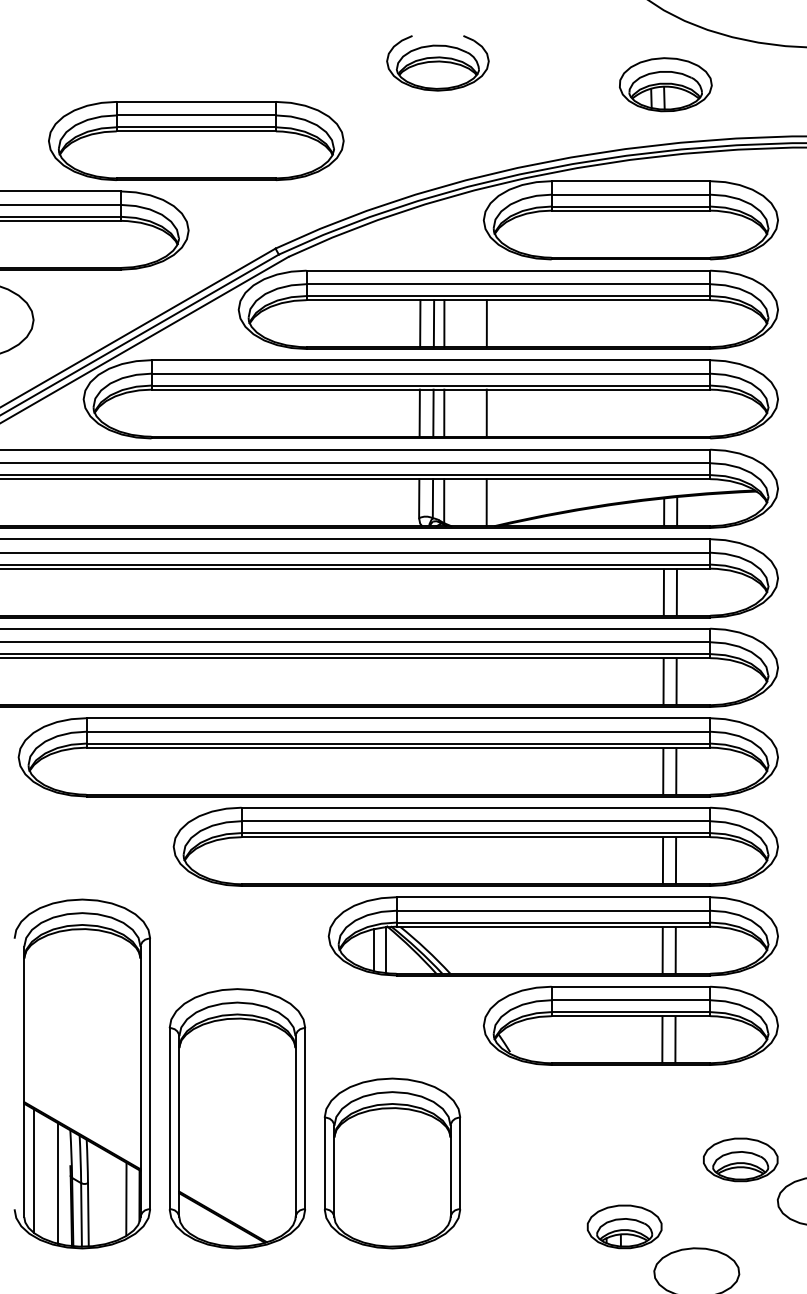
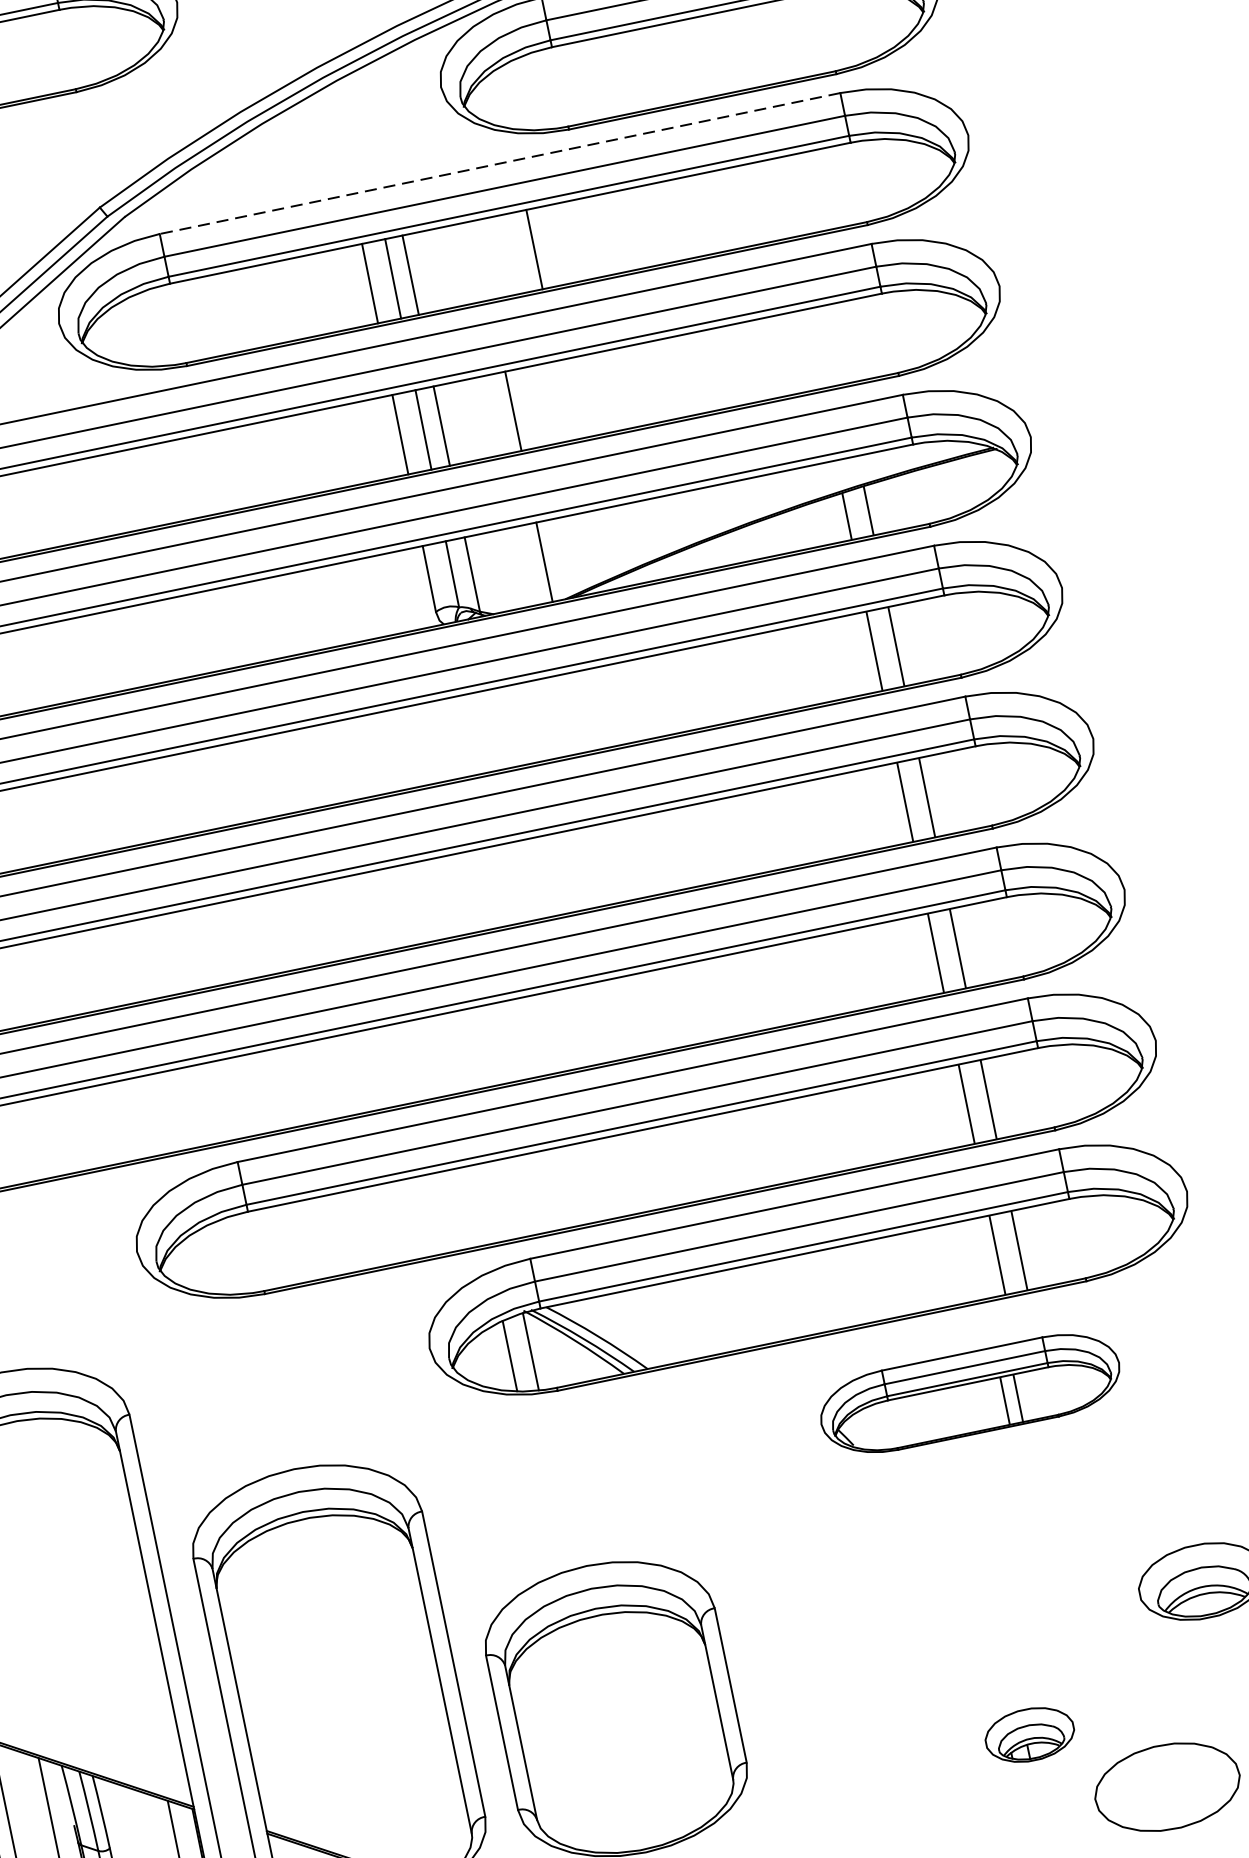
line: (508, 270) -> (500, 163), solid -> dashed
line: (486, 323) -> (533, 249), moved
part: (630, 1025) -> (969, 1393), size x0.6
part: (624, 1226) -> (1029, 1734), size x0.7

